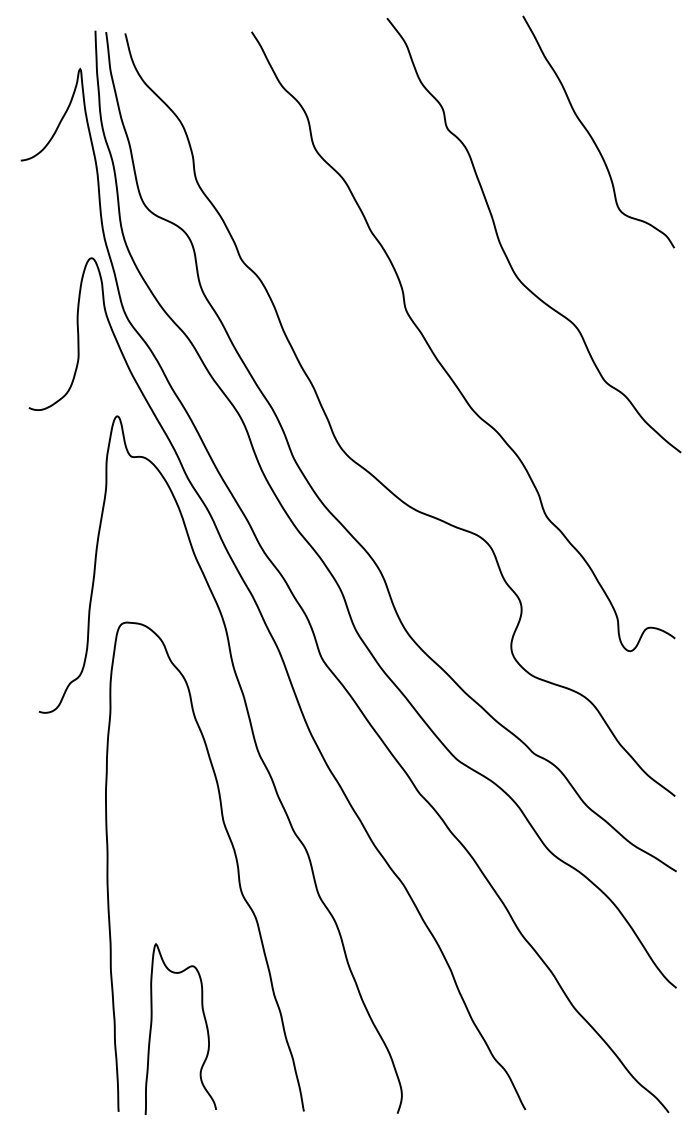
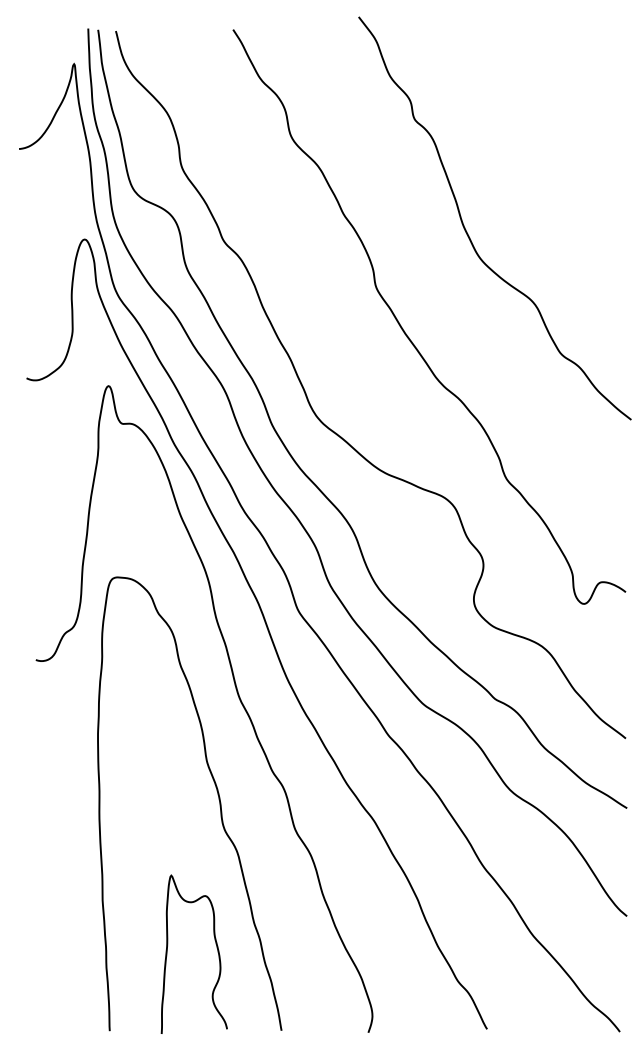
curve: (591, 135) -> (548, 125), removed
curve: (205, 1025) -> (217, 951), moved

